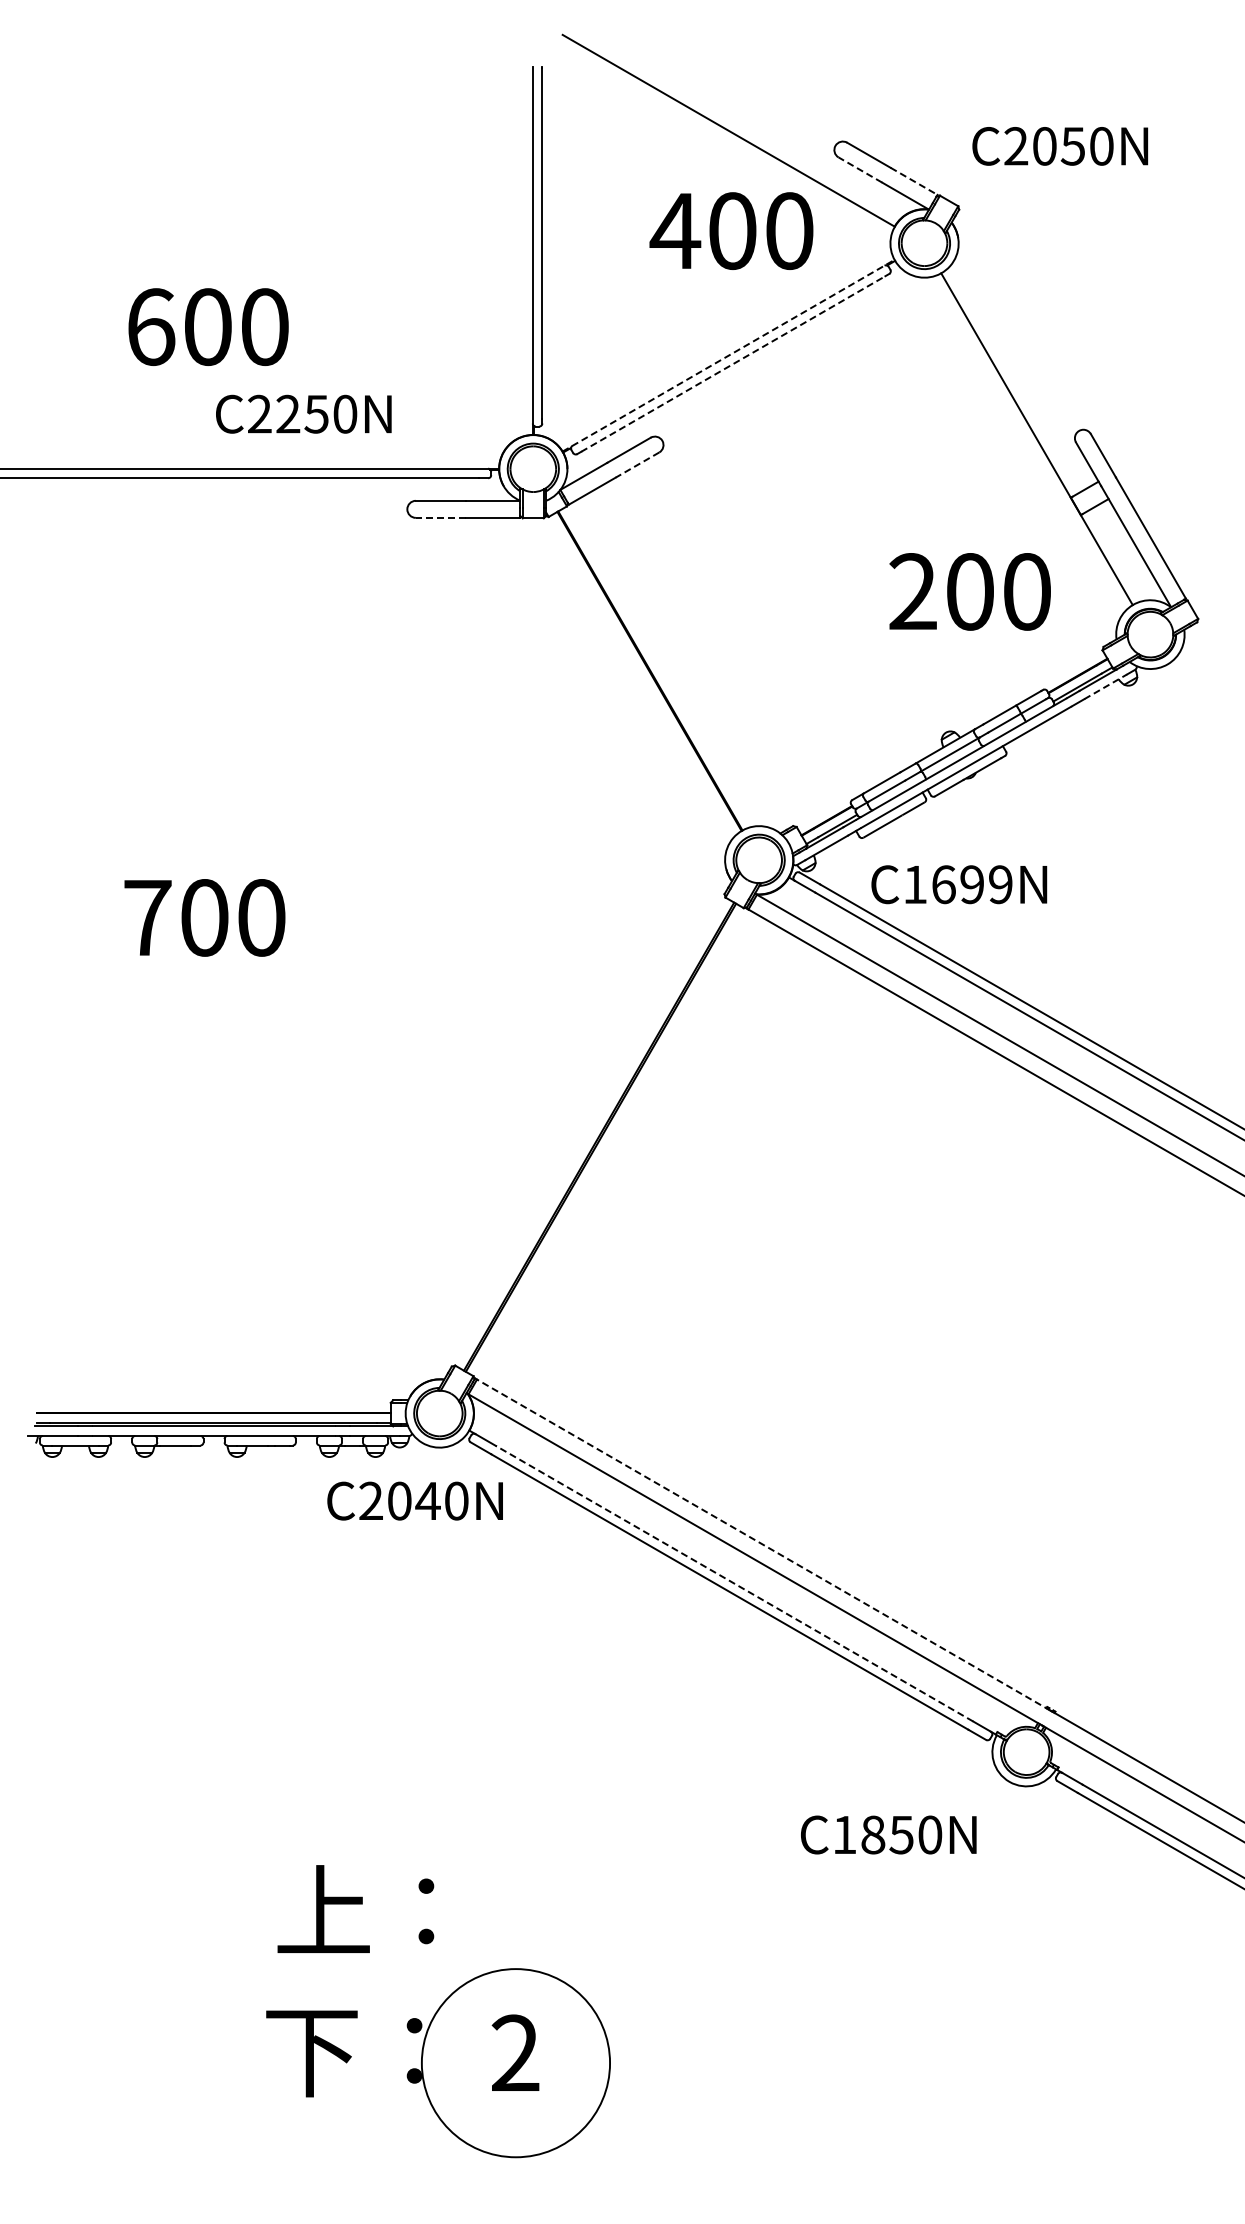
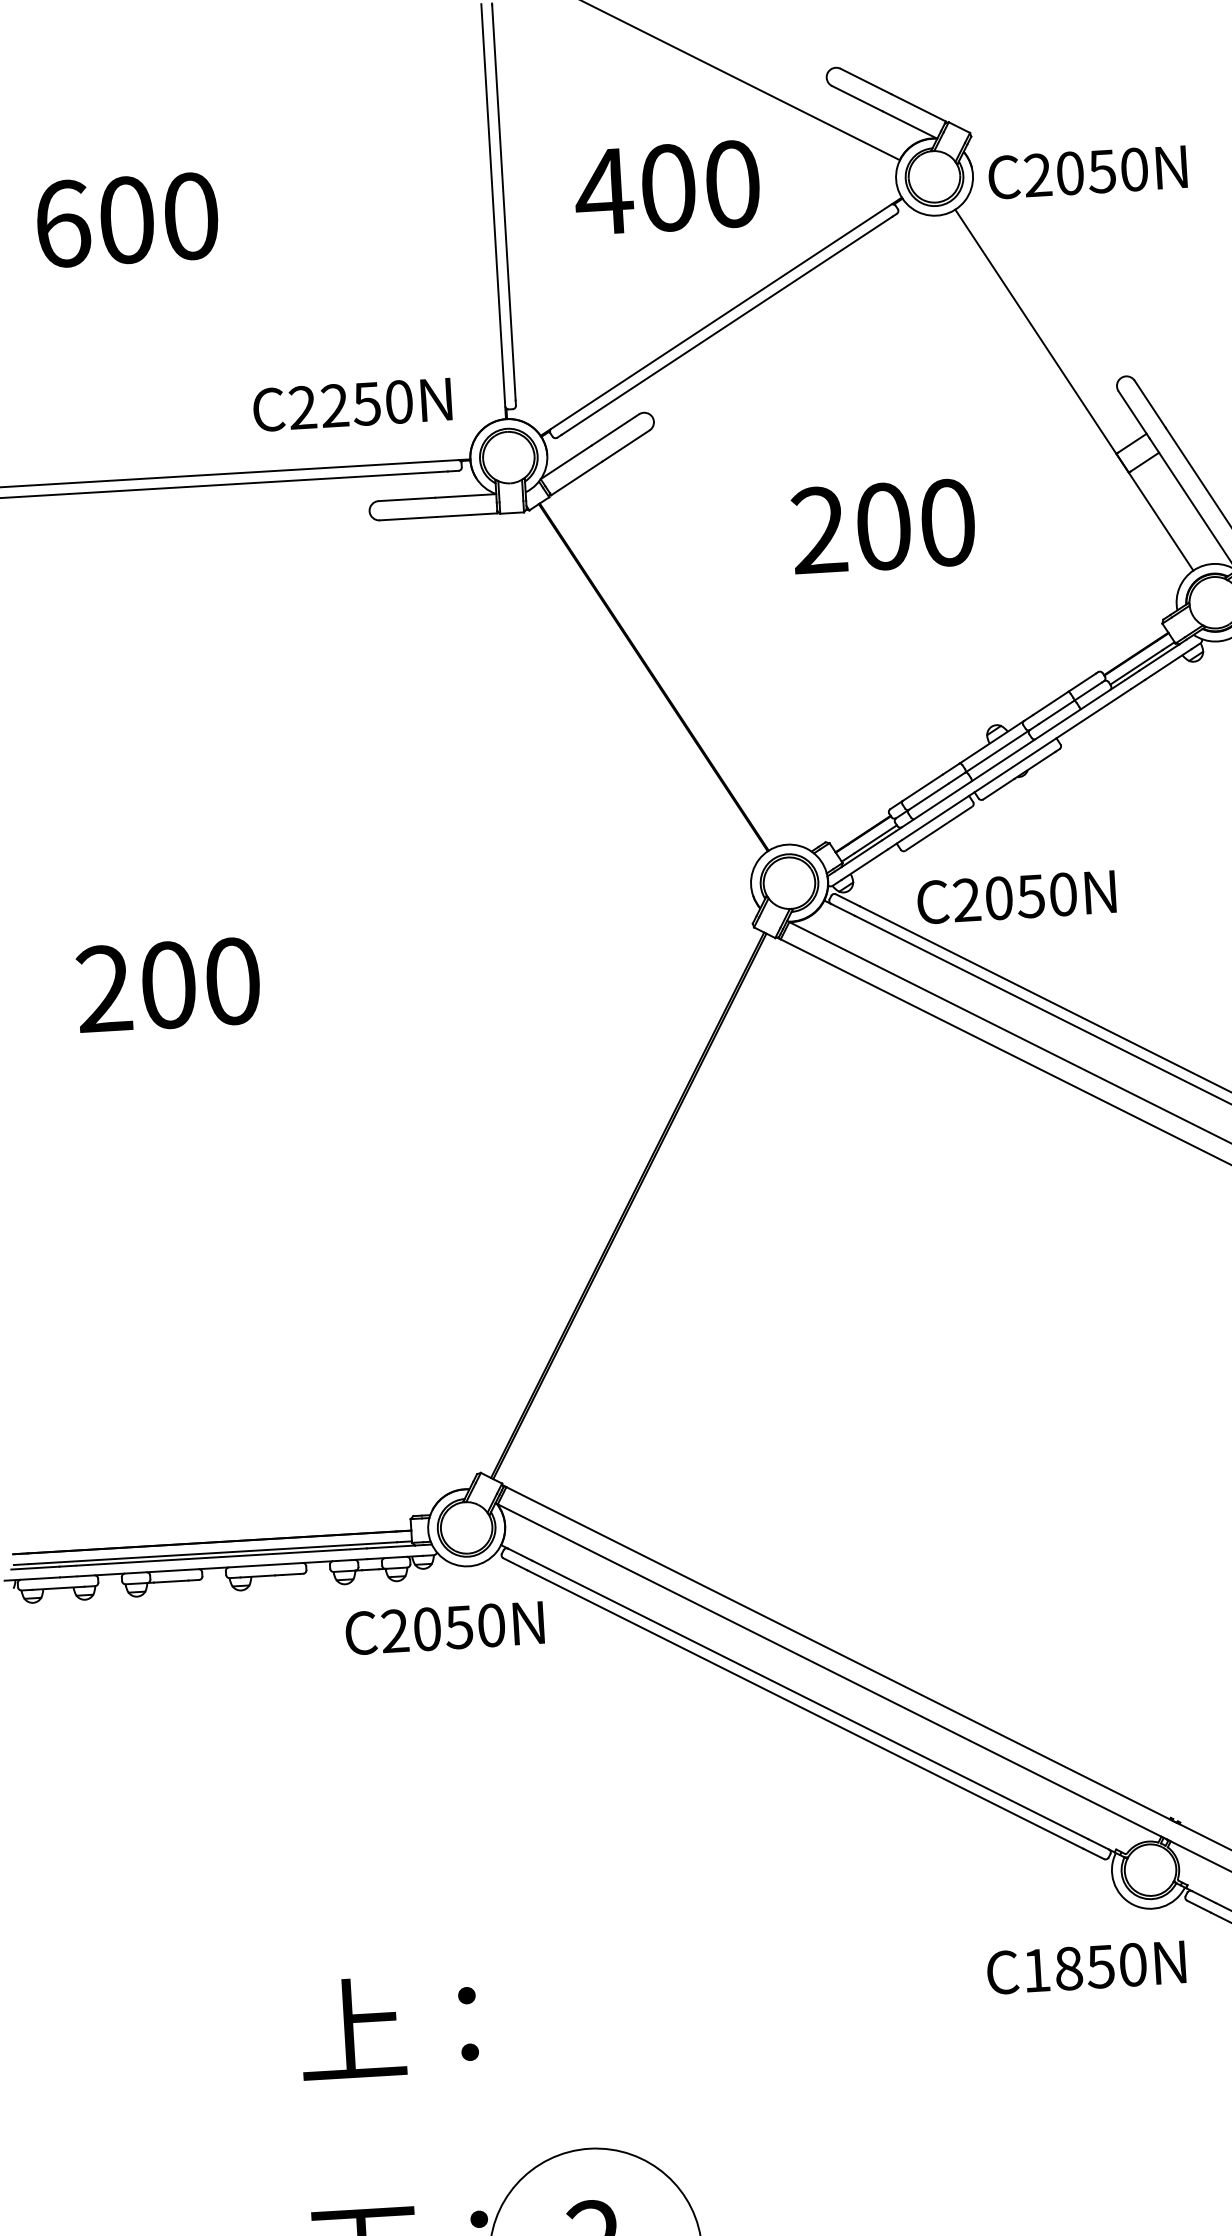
text: (1060, 146) -> (1087, 172), moved
line: (859, 169) -> (856, 98), dashed -> solid
line: (914, 181) -> (919, 107), dashed -> solid
text: (731, 230) -> (667, 187), moved
text: (208, 326) -> (127, 219), moved
line: (728, 355) -> (721, 316), dashed -> solid
line: (733, 364) -> (727, 326), dashed -> solid
text: (303, 413) -> (352, 403), moved
line: (637, 465) -> (625, 446), dashed -> solid
line: (440, 517) -> (407, 518), dashed -> solid
text: (969, 591) -> (882, 526), moved
line: (1105, 686) -> (1168, 664), dashed -> solid
text: (957, 884) -> (1014, 897), C1699N -> C2050N
text: (147, 917) -> (104, 988), 700 -> 200
text: (427, 1501) -> (458, 1627), C2040N -> C2050N
line: (763, 1544) -> (840, 1653), dashed -> solid
line: (734, 1583) -> (810, 1699), dashed -> solid
text: (888, 1834) -> (1086, 1967), moved
text: (355, 1908) -> (388, 2025), moved

